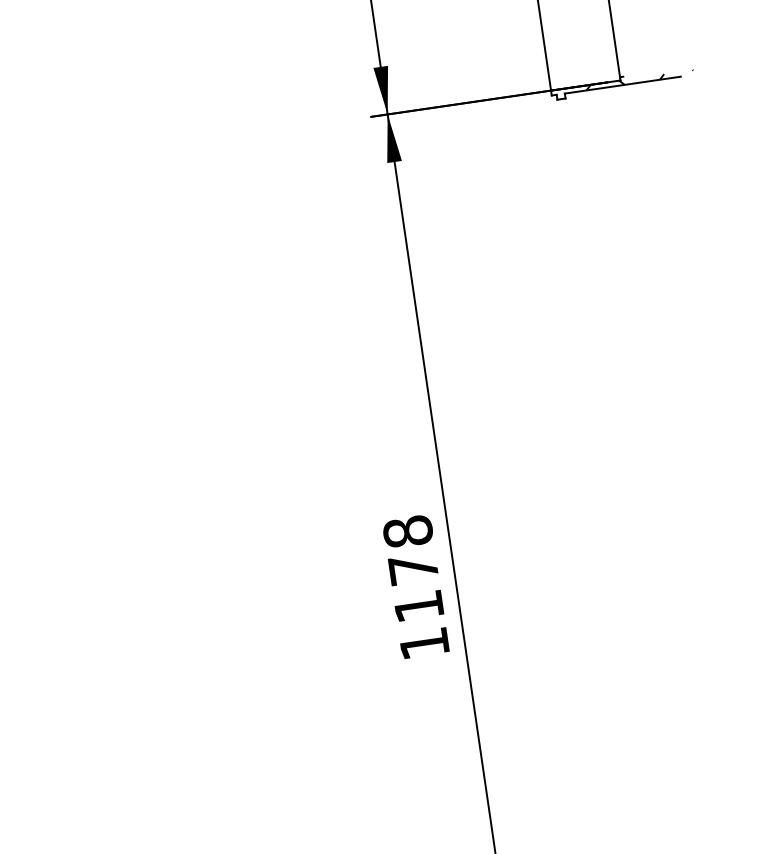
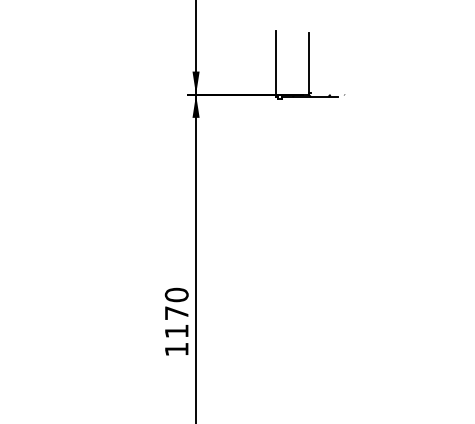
text: (407, 530) -> (176, 294), 1178 -> 1170

